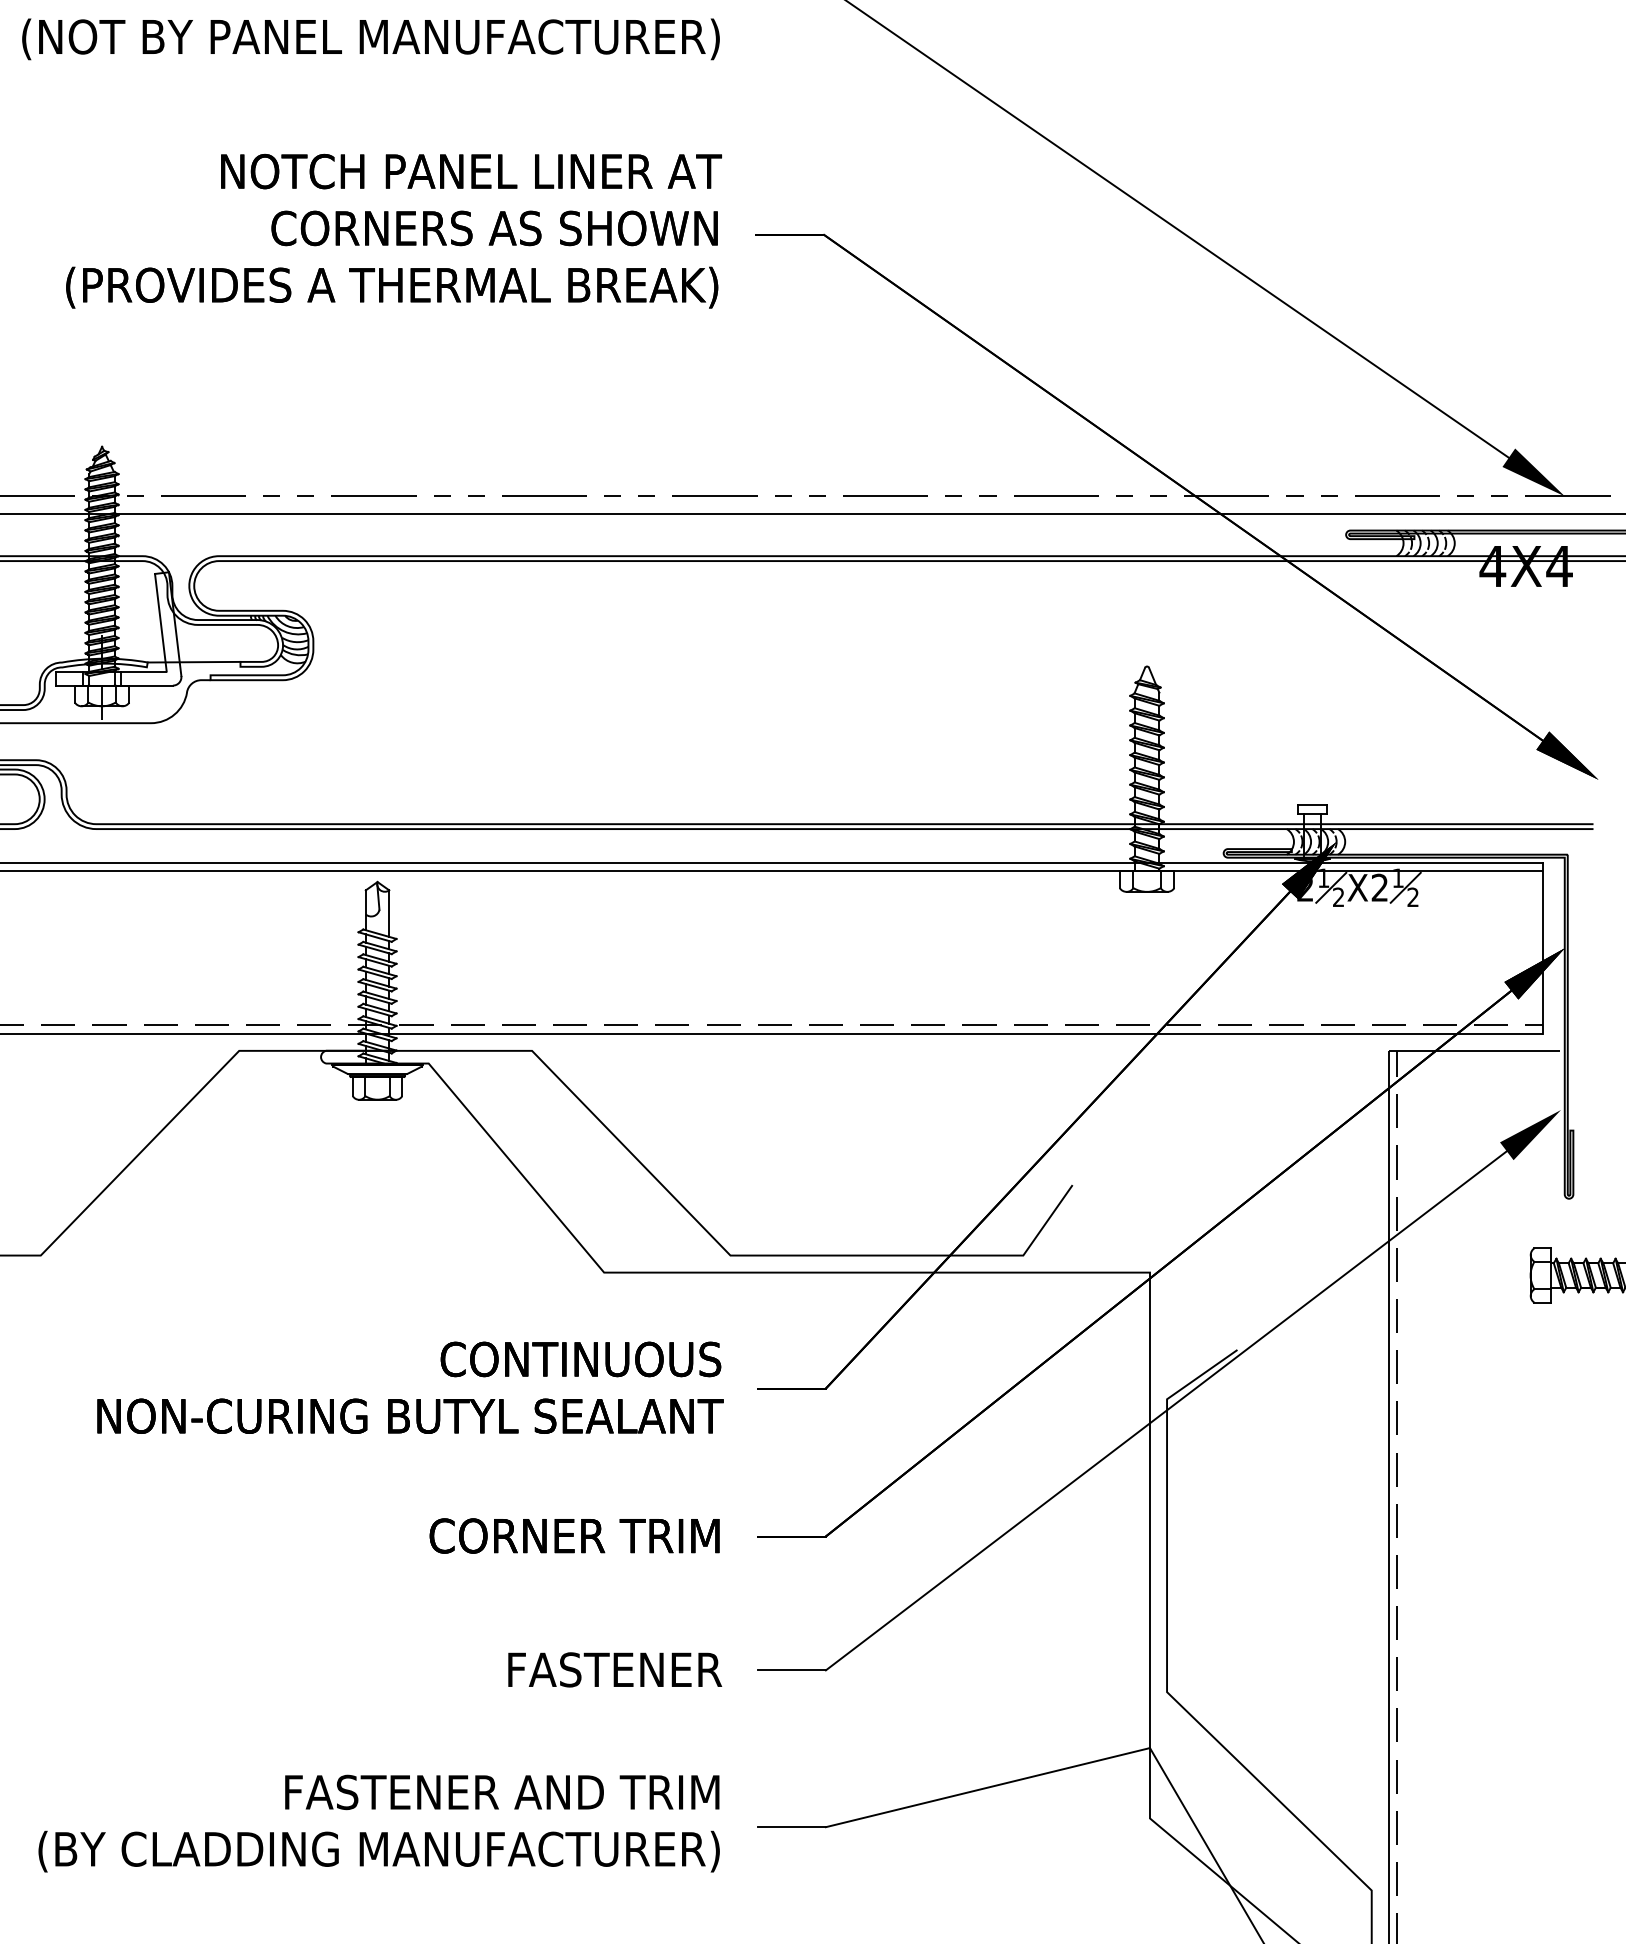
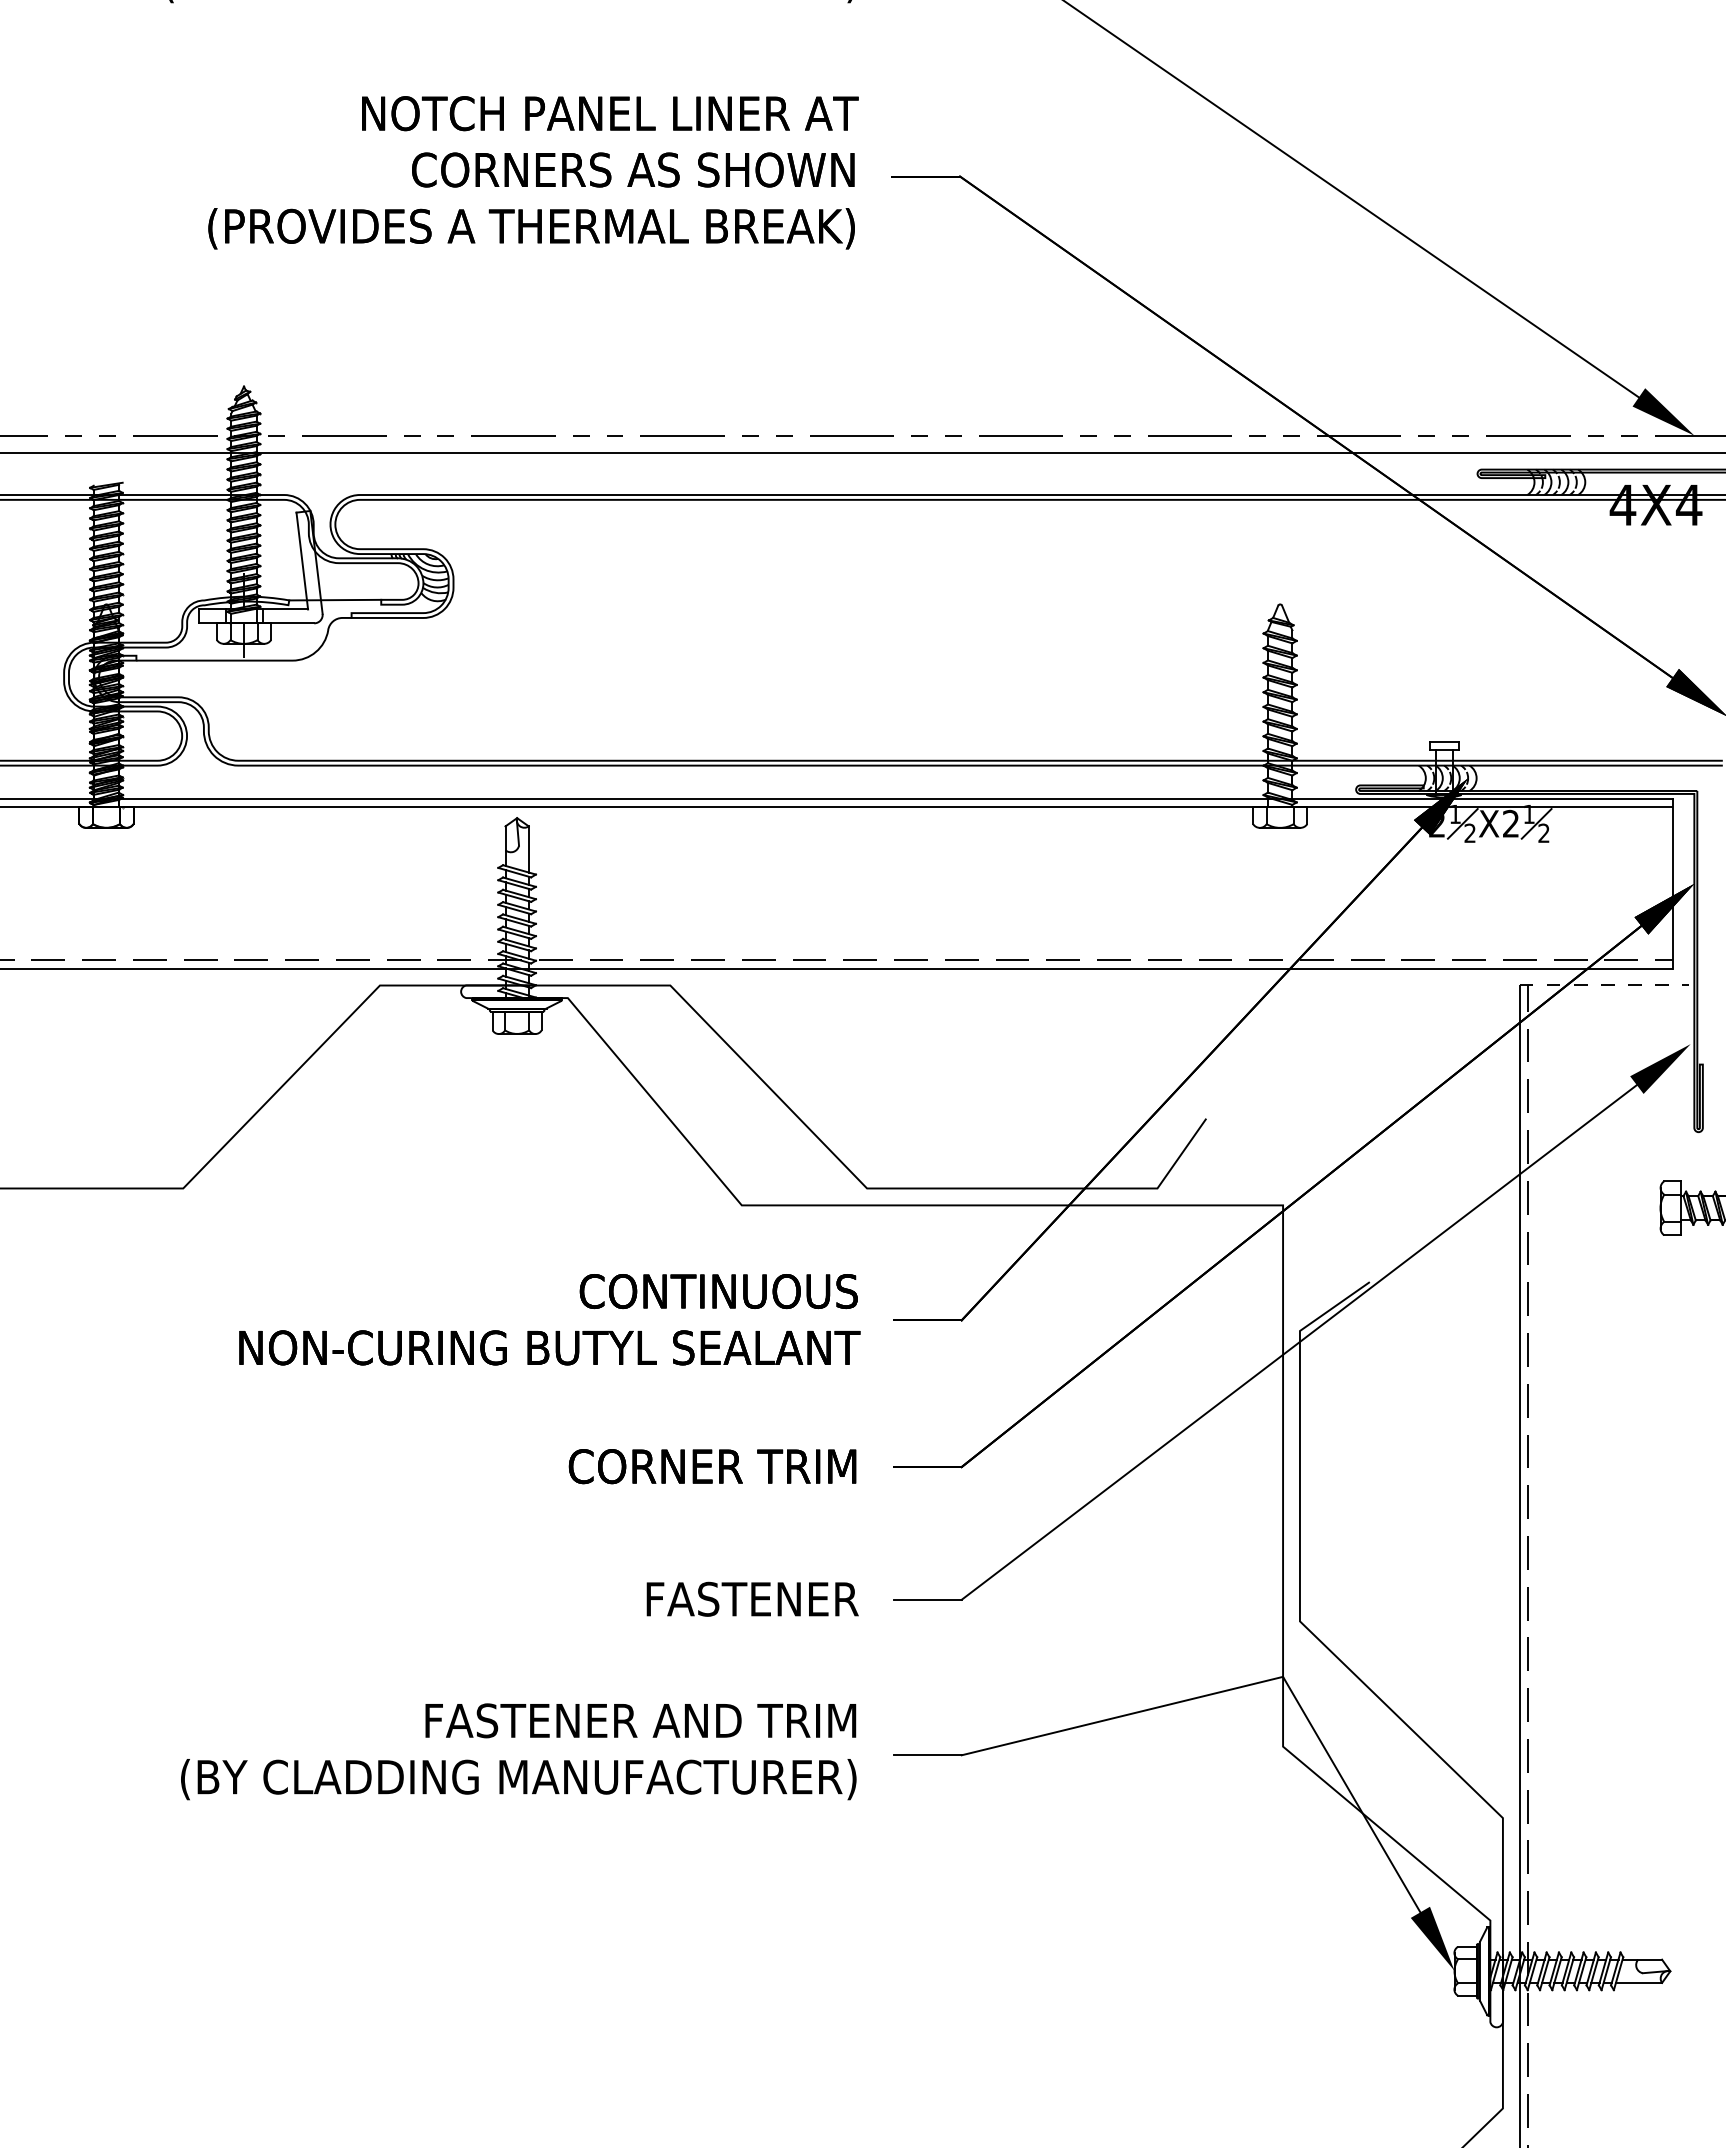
line: (1474, 1050) -> (1604, 985), solid -> dashed

